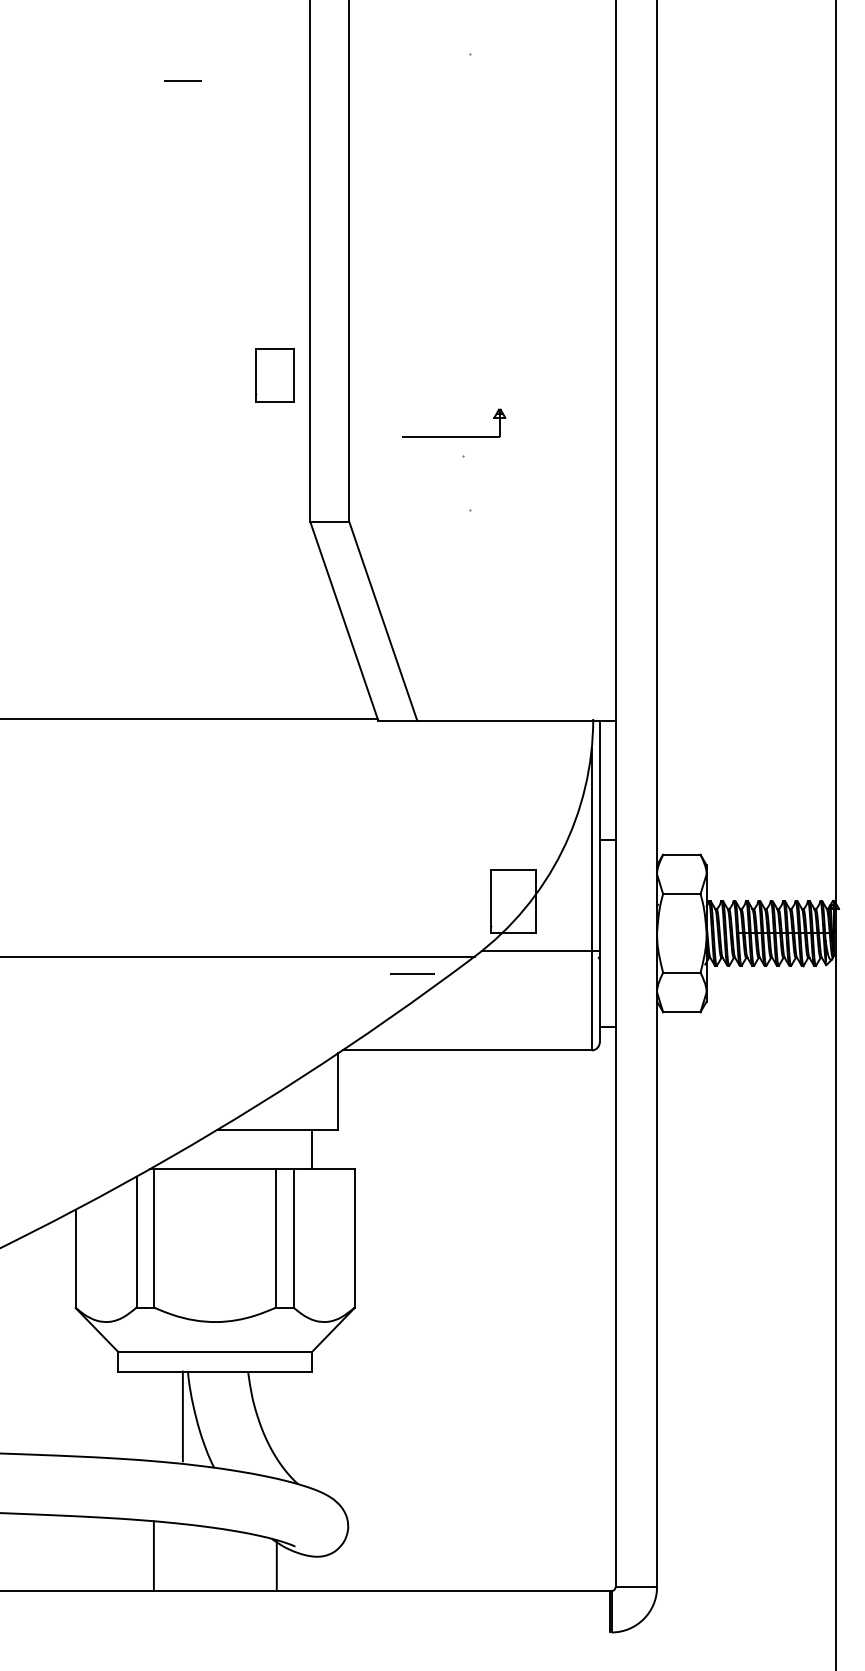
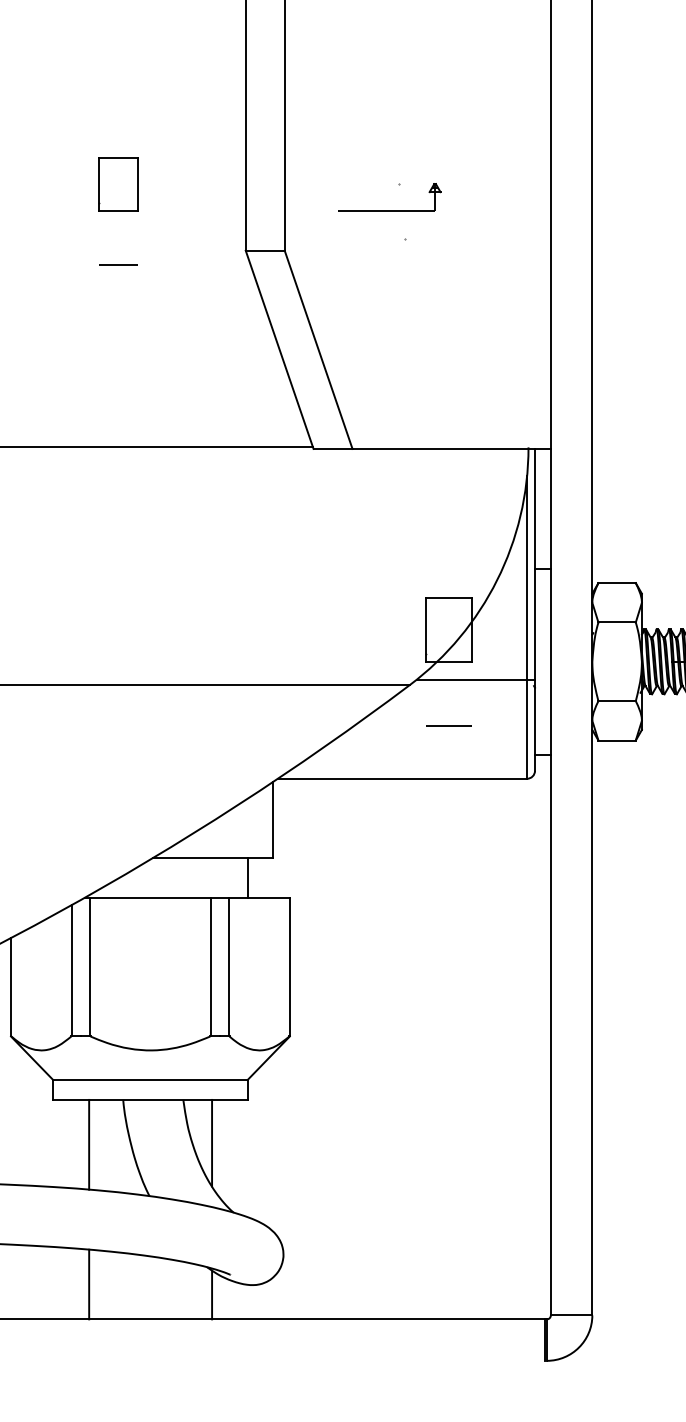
part: (274, 375) -> (117, 184), moved
part: (454, 436) -> (389, 210), moved
line: (182, 536) -> (117, 264), added
line: (412, 973) -> (448, 724), moved
line: (276, 1414) -> (211, 1142), added
line: (182, 1416) -> (88, 1144), moved

